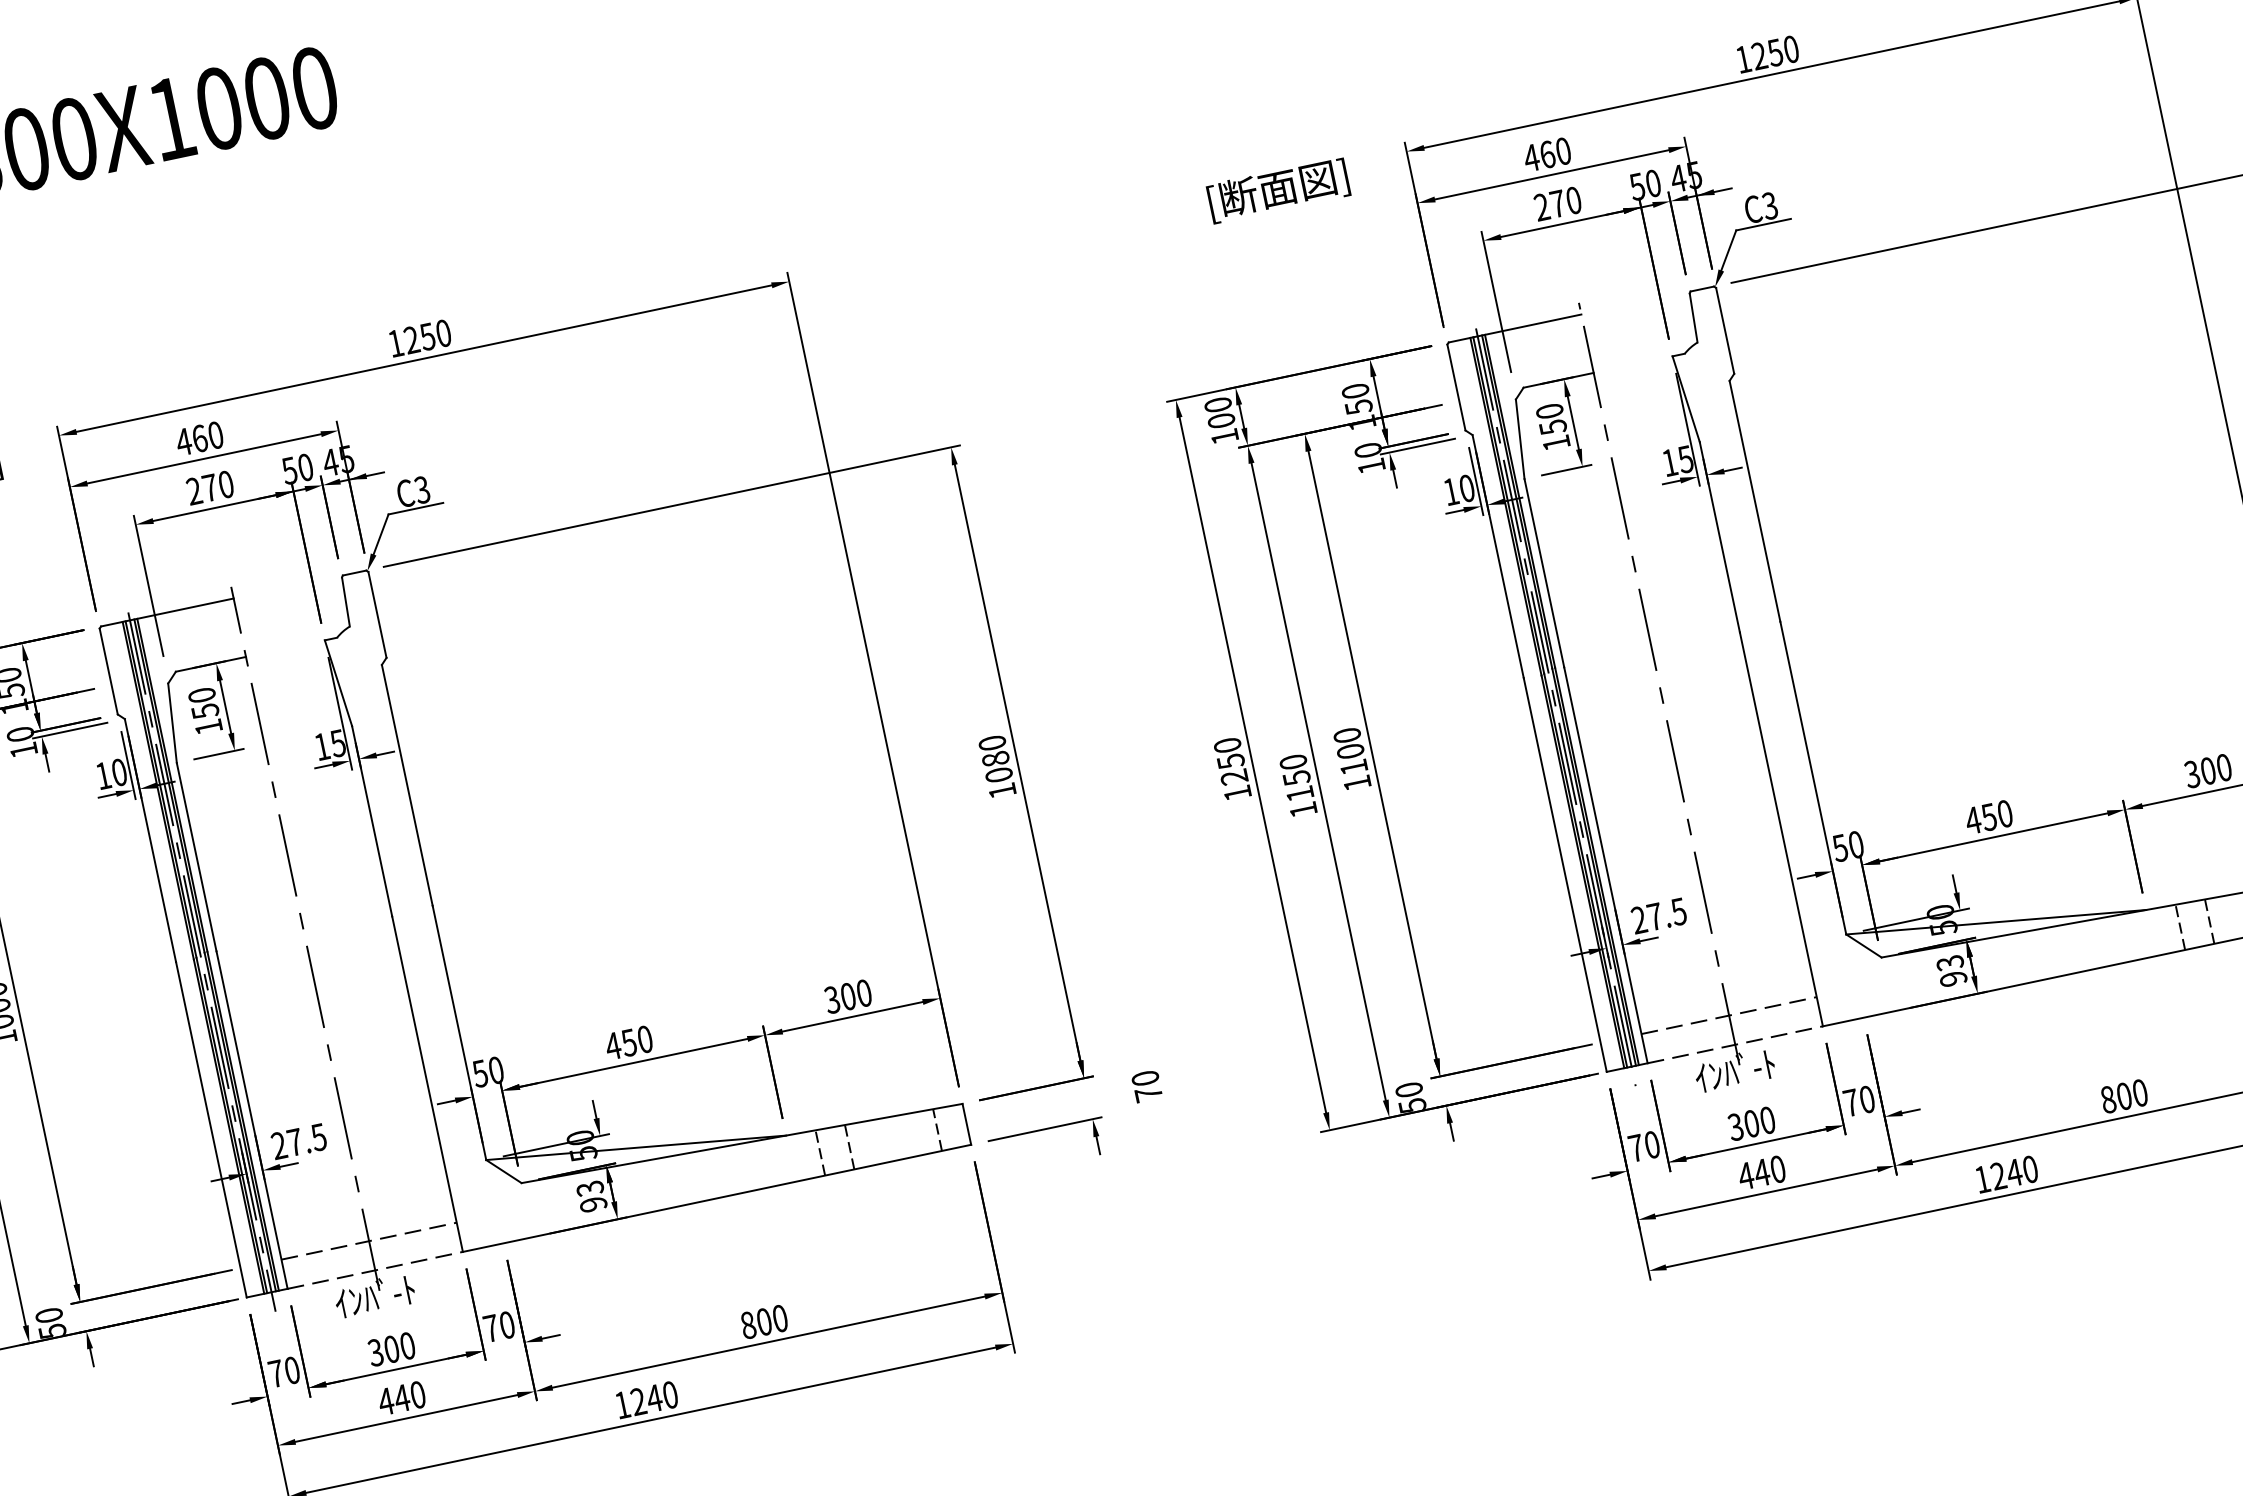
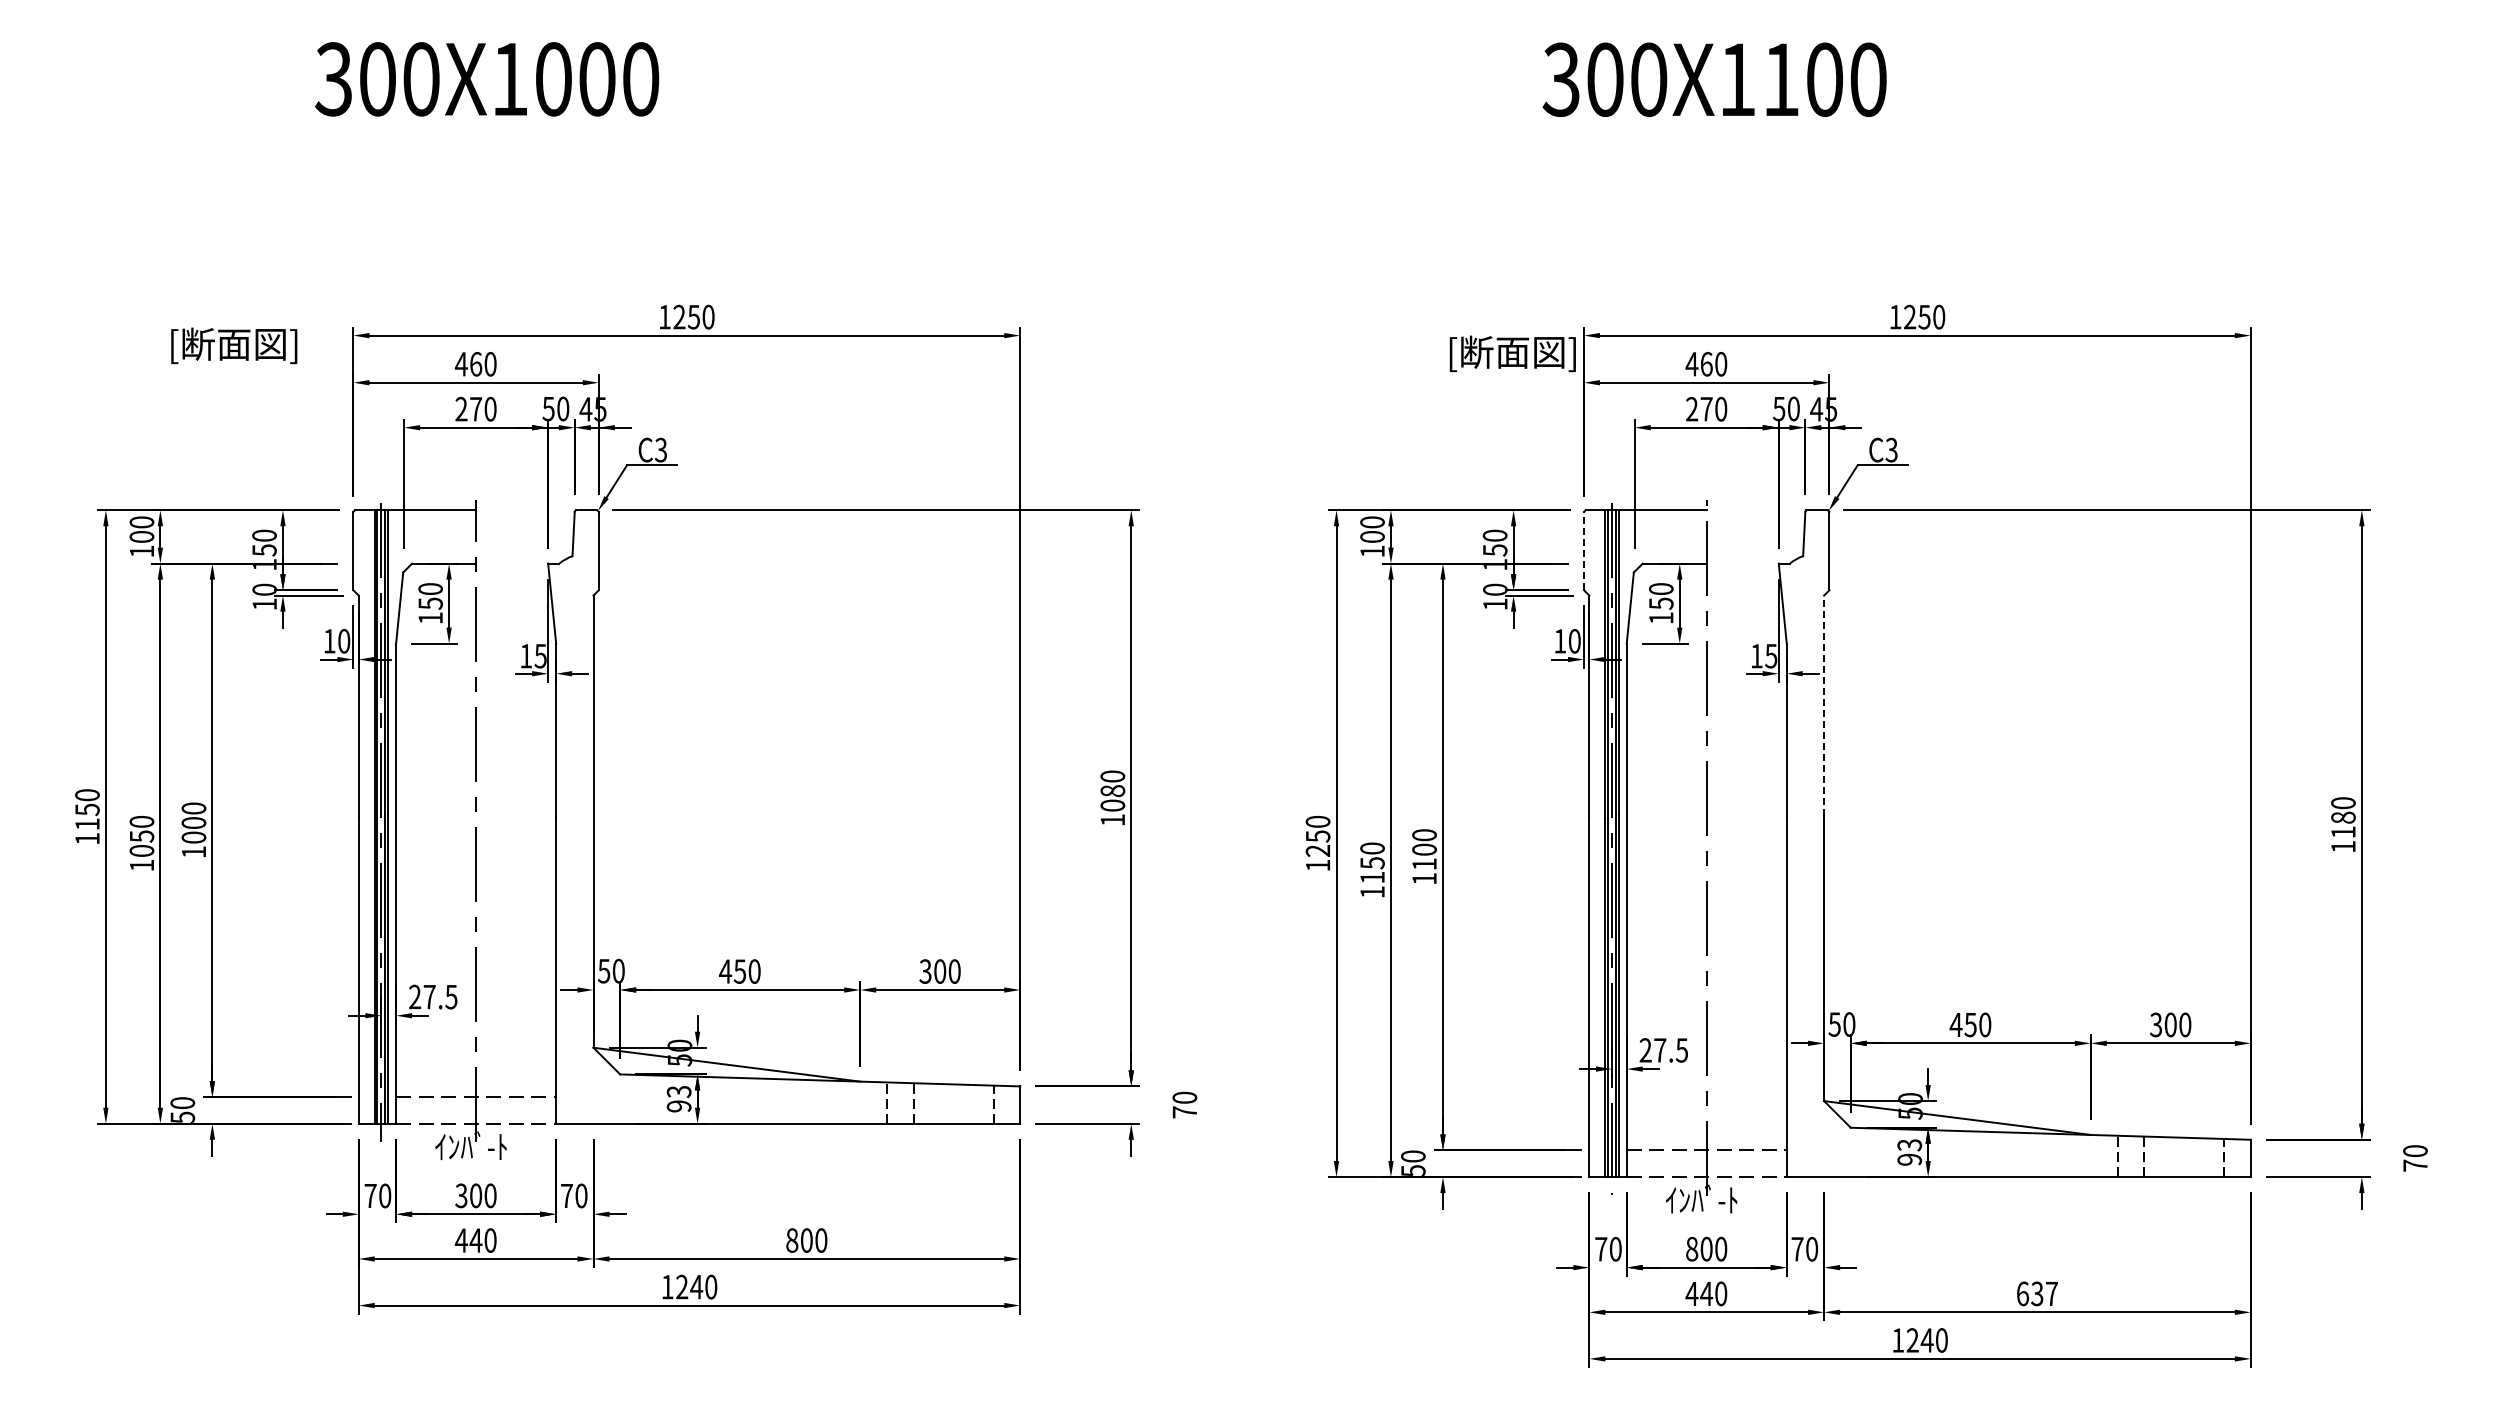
text: (1278, 189) -> (1512, 353), moved
line: (1456, 386) -> (1584, 550), solid -> dashed
line: (1755, 501) -> (1824, 705), solid -> dashed
text: (2123, 1096) -> (2036, 1293), 800 -> 637
text: (1735, 1126) -> (1691, 1248), 300 -> 800

